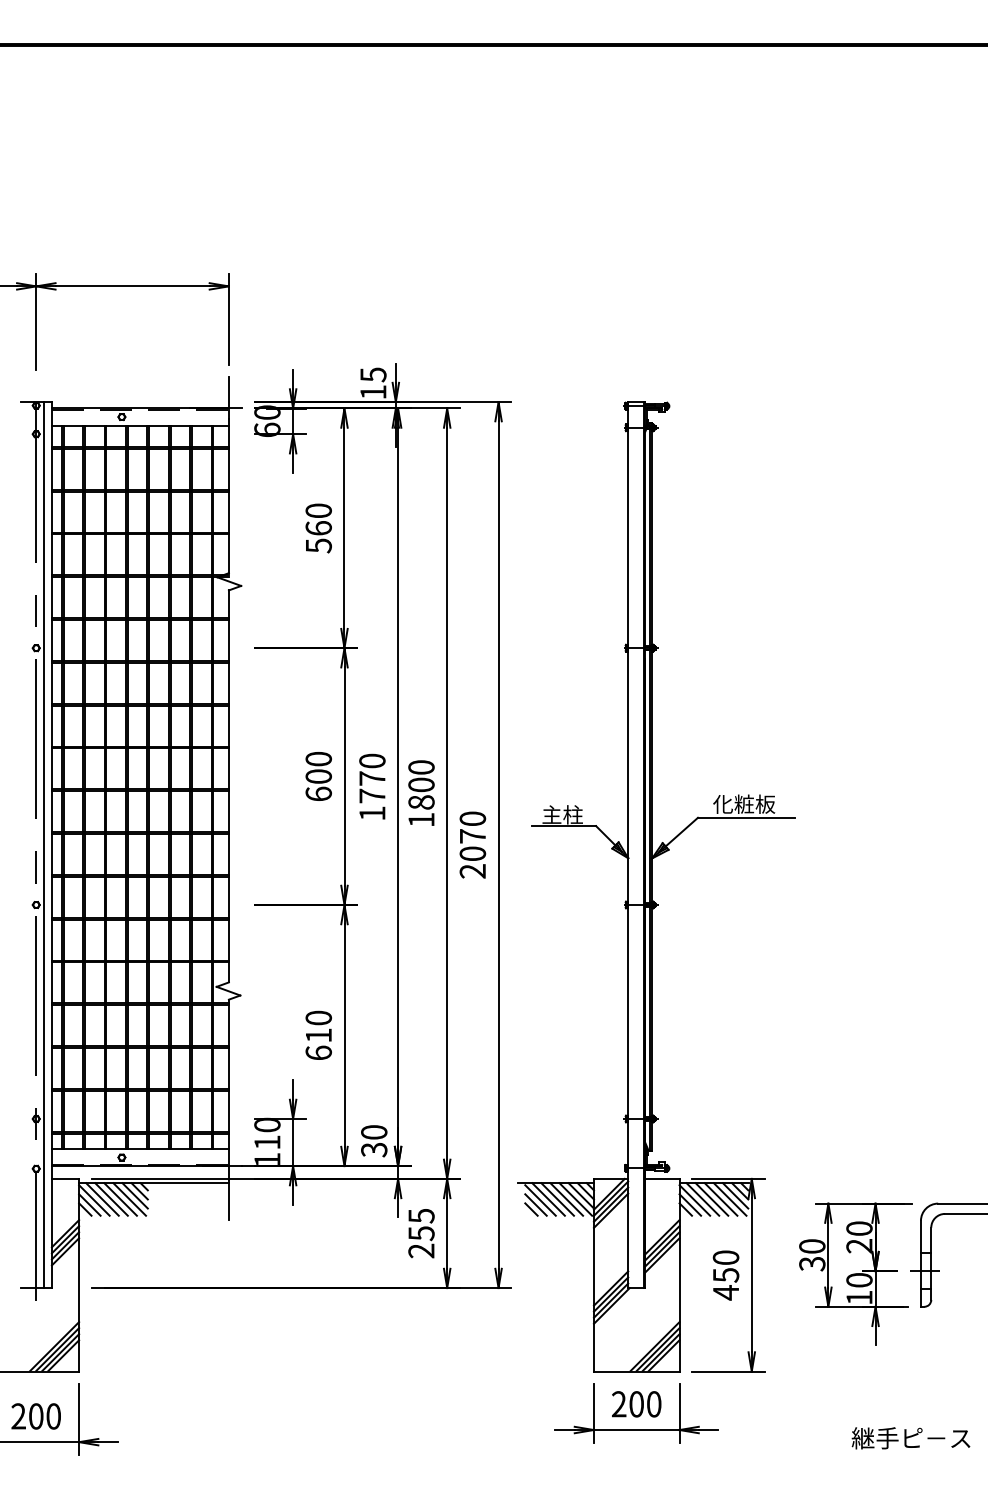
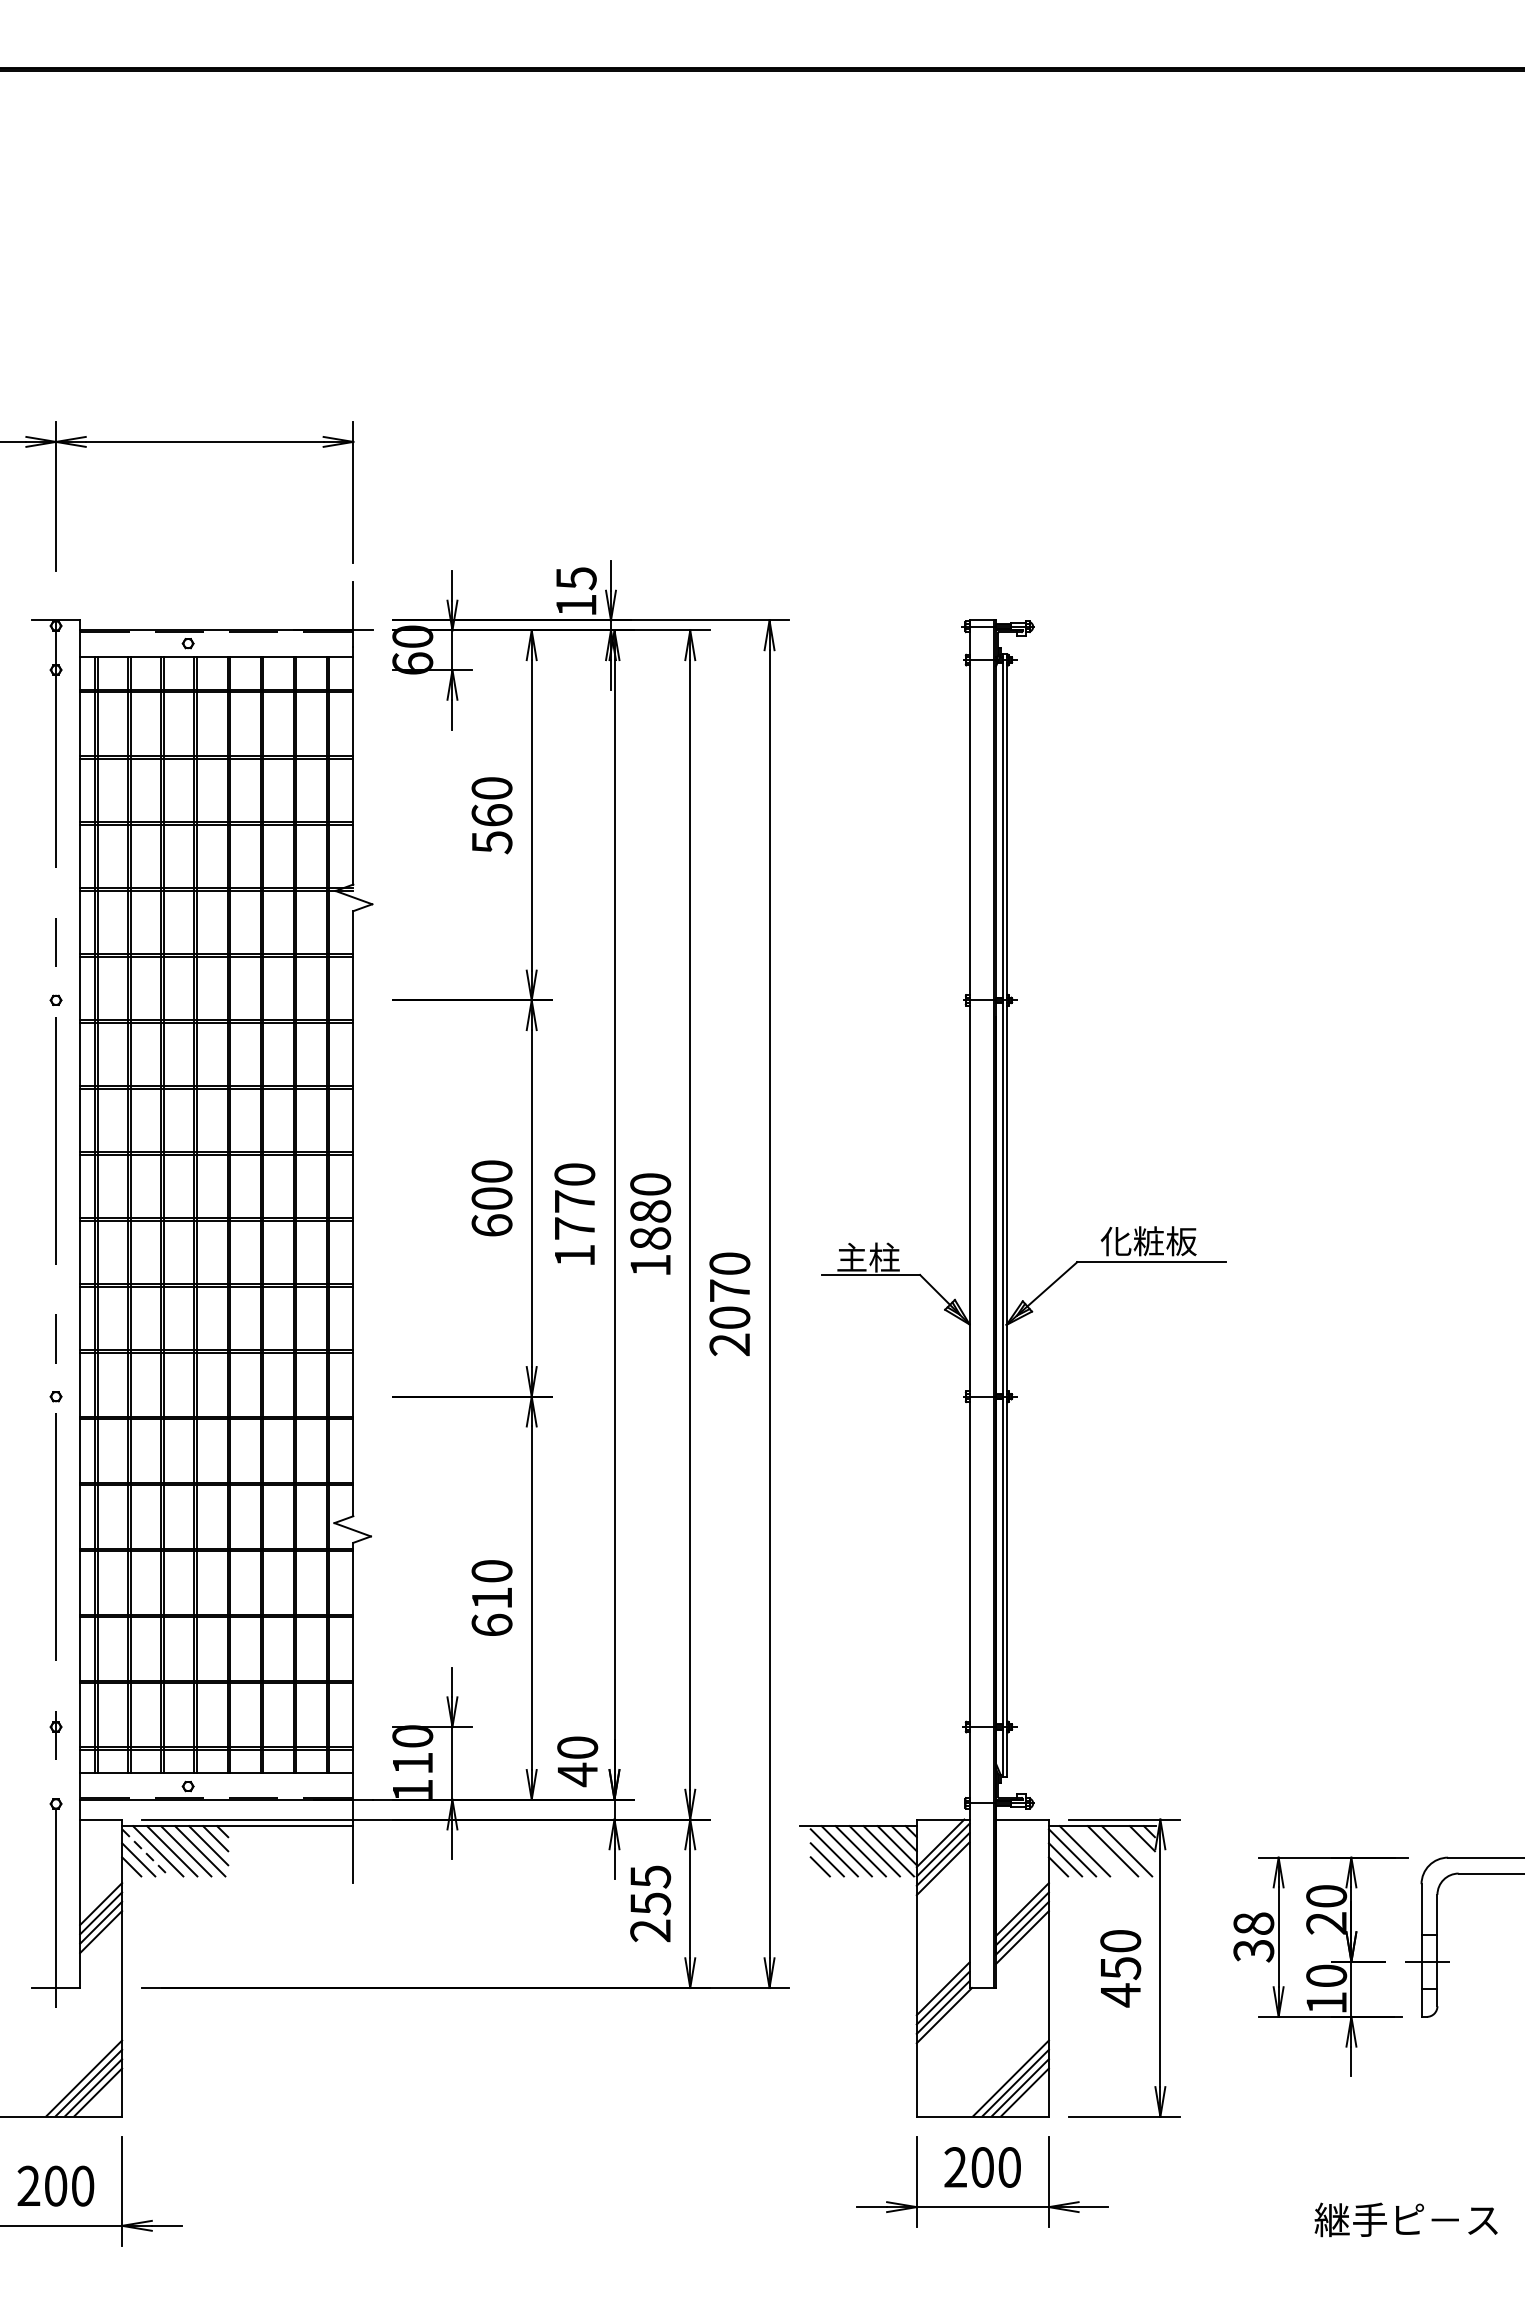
text: (421, 784) -> (650, 1210), 1800 -> 1880
line: (44, 845) -> (68, 1304), removed
text: (374, 1149) -> (578, 1774), 30 -> 40
line: (735, 1195) -> (1135, 1845), removed
line: (711, 1199) -> (1098, 1851), removed
line: (94, 1200) -> (145, 1852), solid -> dashed
text: (812, 1246) -> (1254, 1923), 30 -> 38

